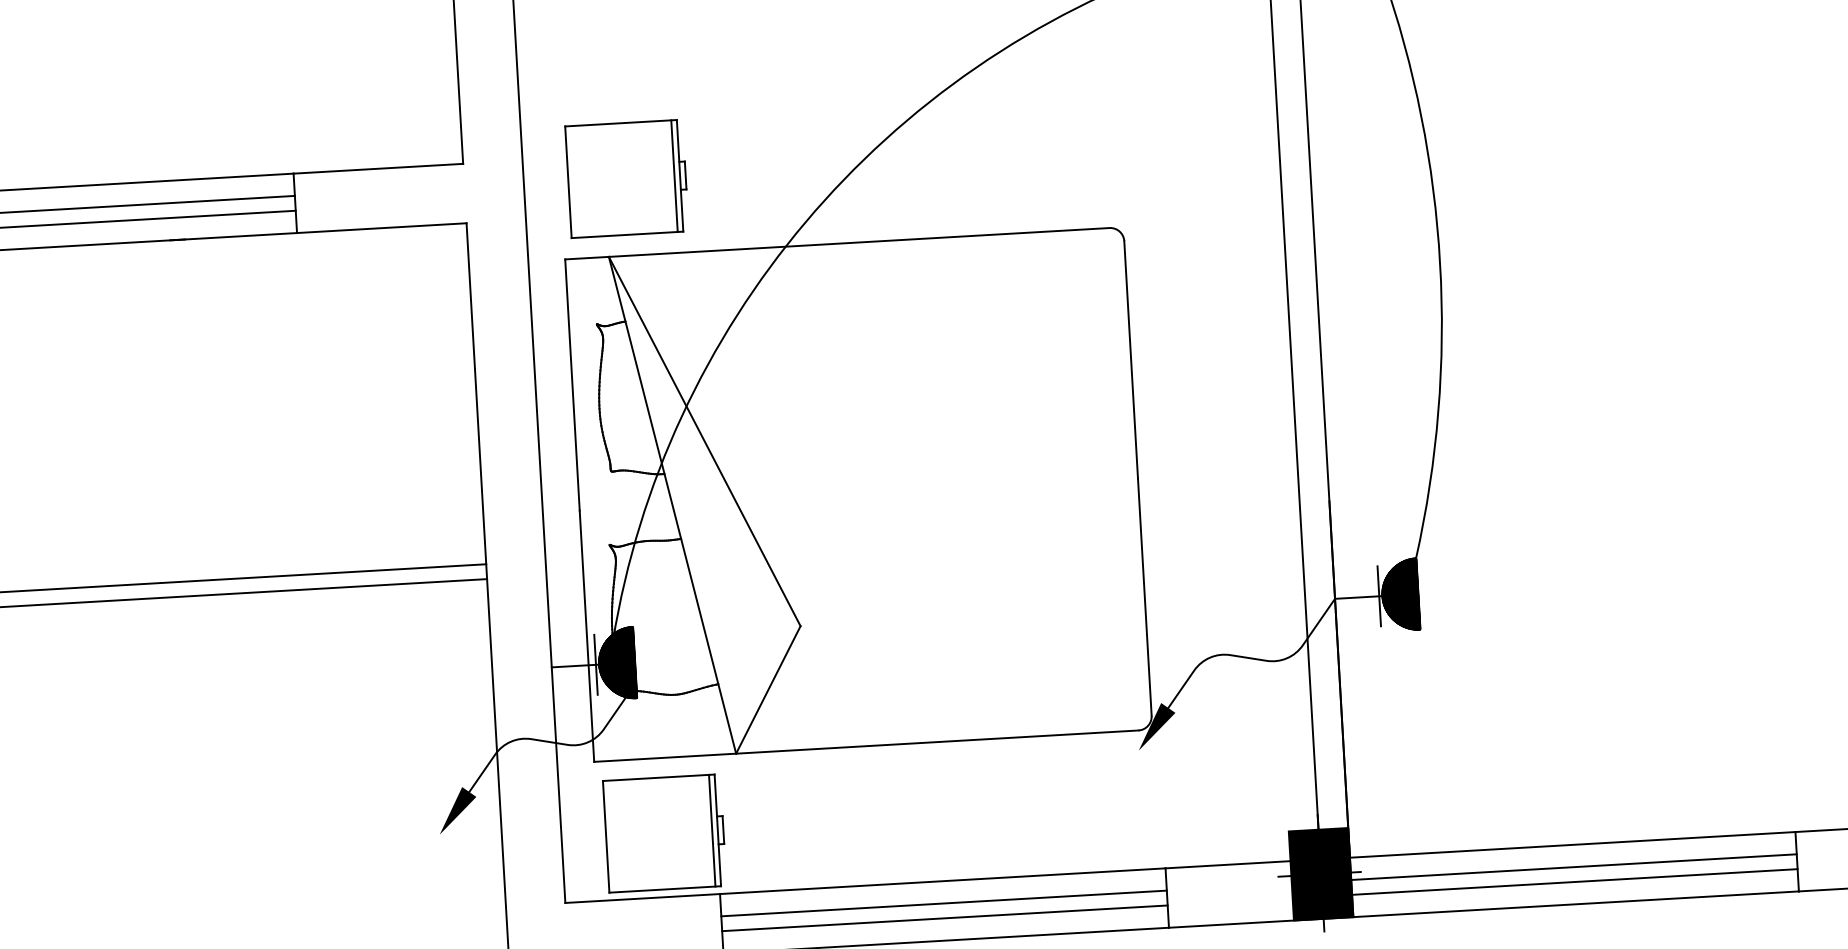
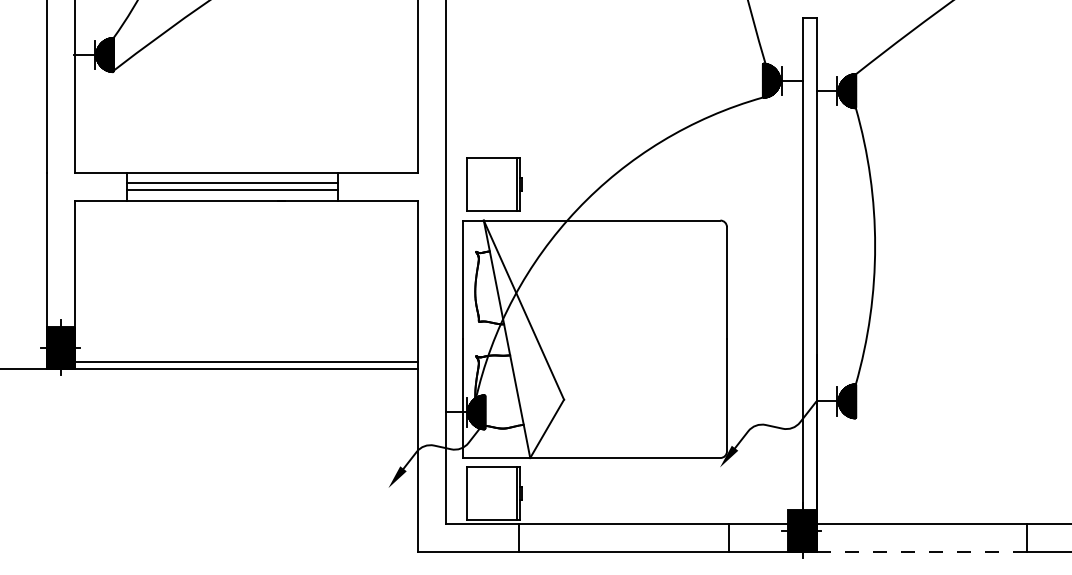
line: (1573, 867) -> (921, 534), removed
line: (1574, 882) -> (921, 541), removed
line: (1577, 903) -> (922, 551), solid -> dashed
line: (942, 904) -> (623, 534), removed
line: (943, 918) -> (623, 541), removed

